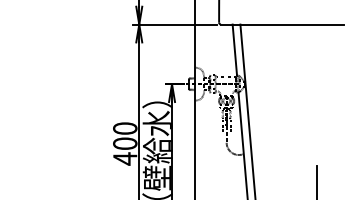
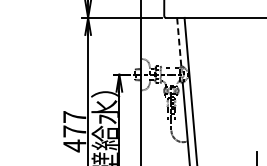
line: (234, 50) -> (178, 42), solid -> dashed
text: (125, 135) -> (75, 123), 400 -> 477

